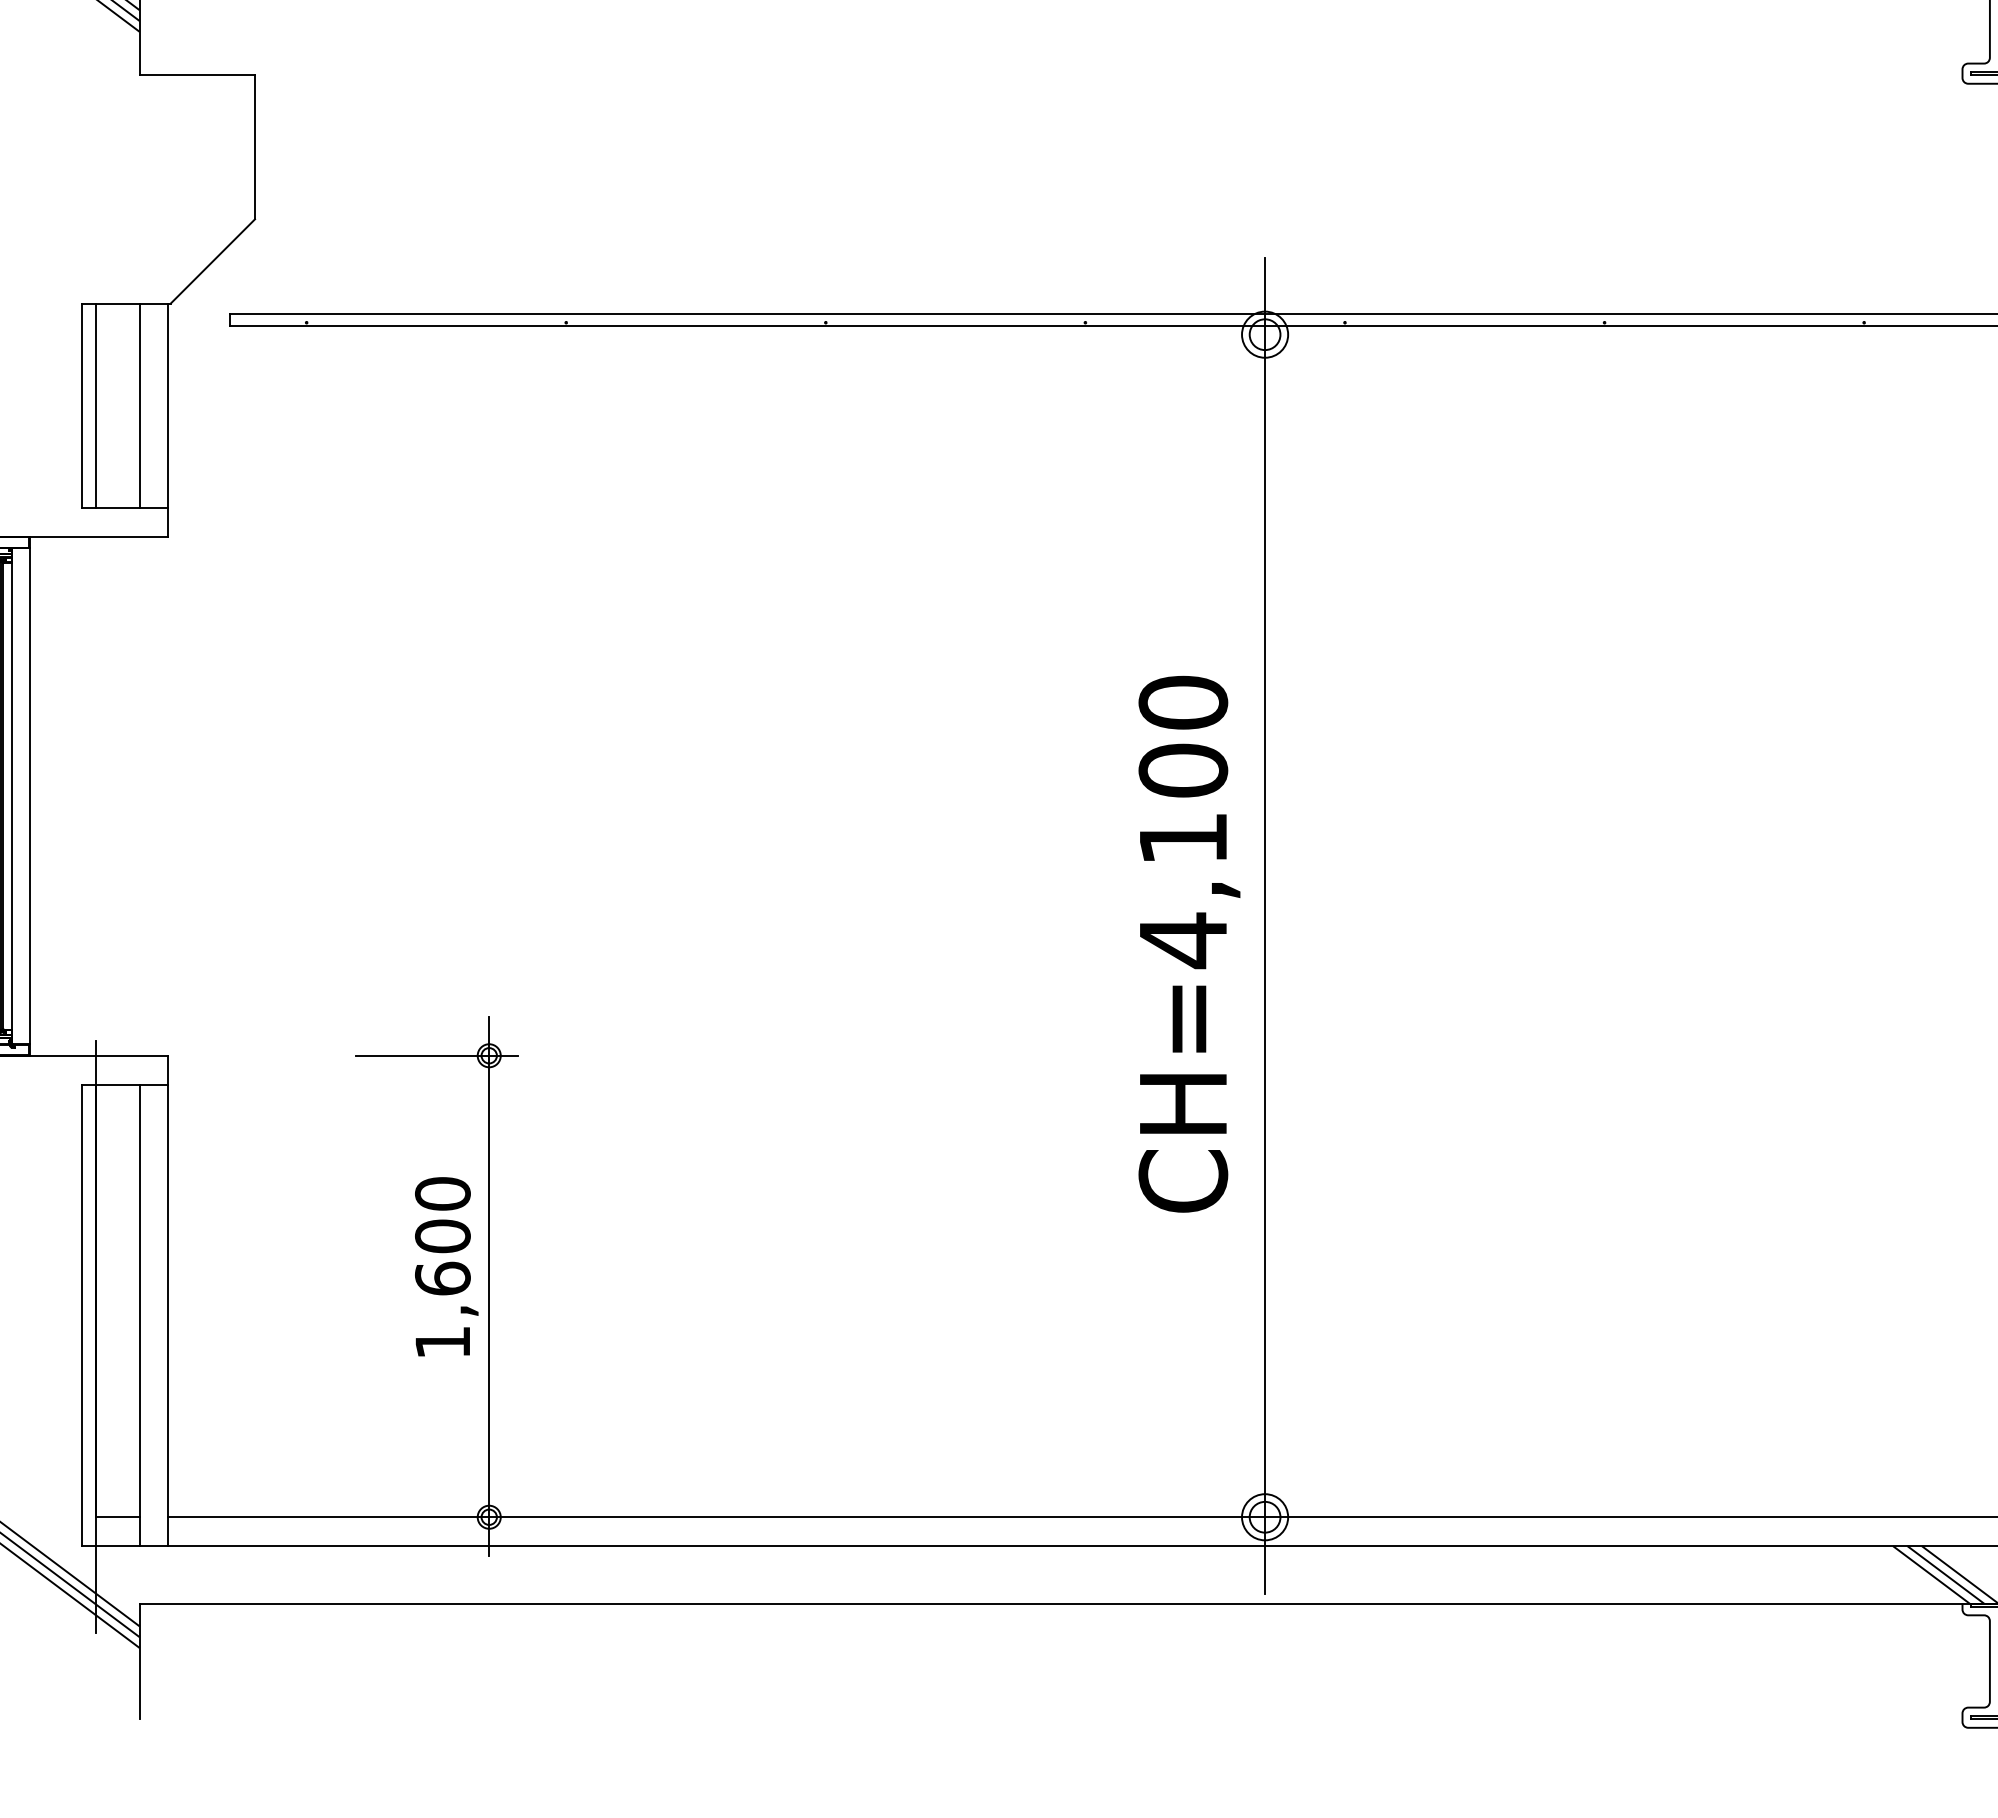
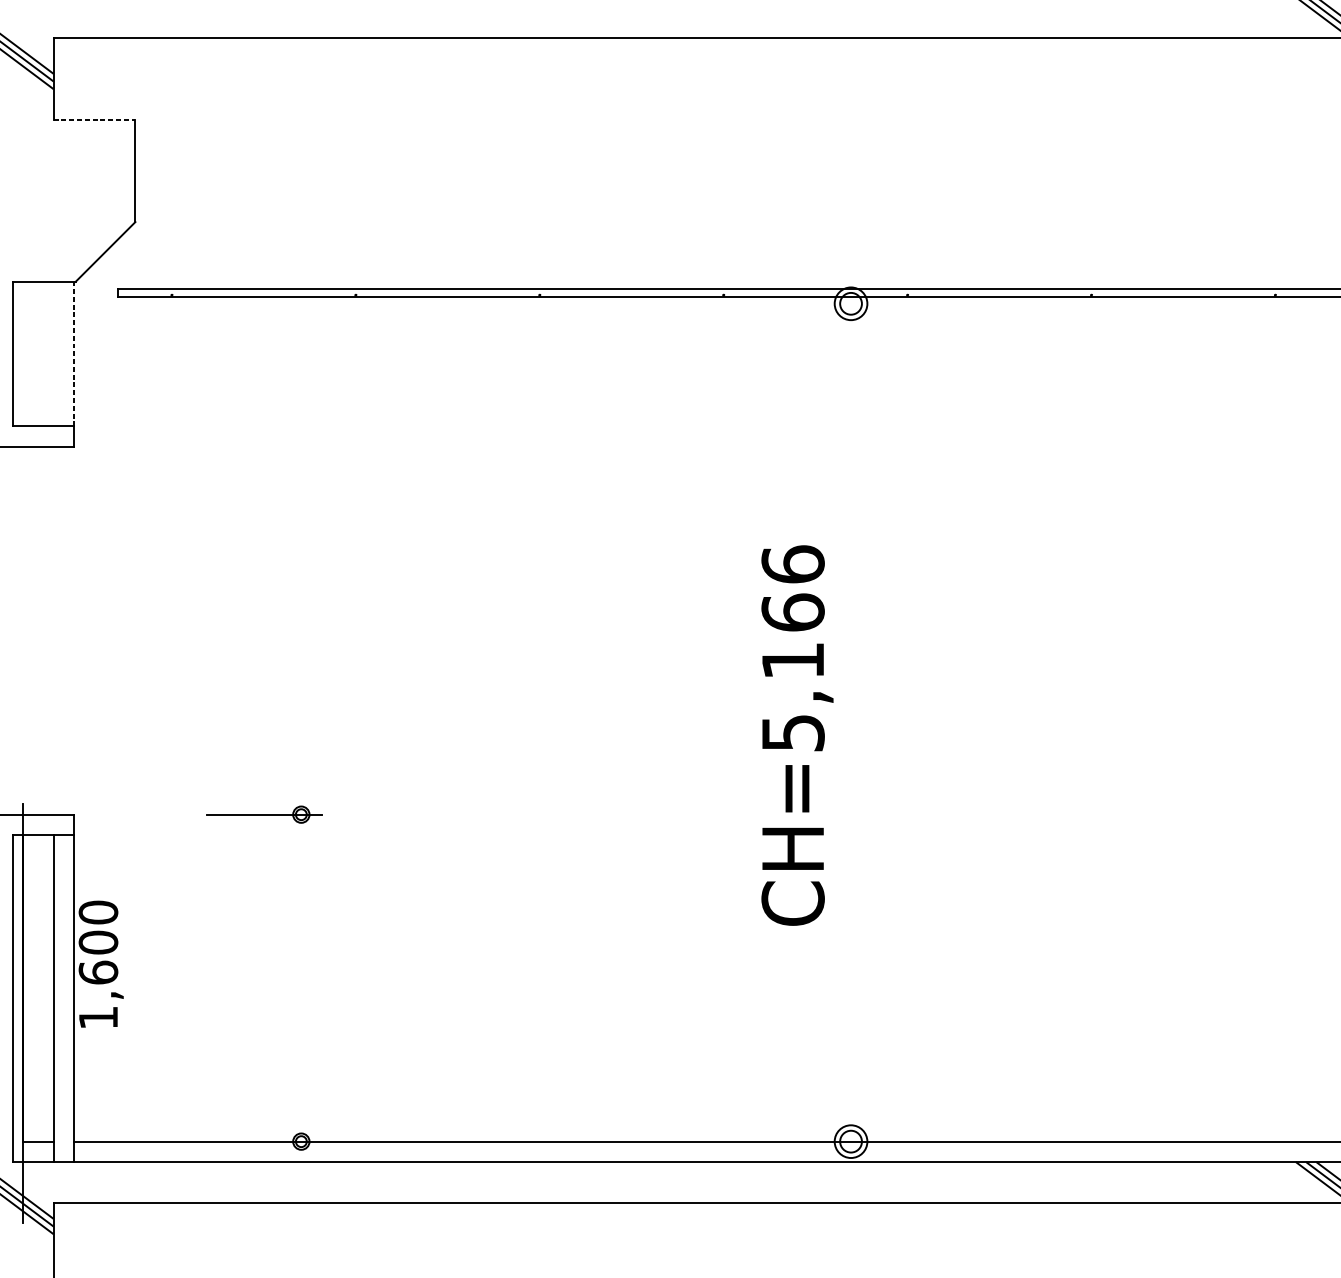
line: (197, 75) -> (94, 120), solid -> dashed
line: (96, 405) -> (23, 353), removed
line: (139, 405) -> (53, 353), removed
line: (168, 405) -> (74, 353), solid -> dashed
text: (1183, 822) -> (793, 649), CH=4,100 -> CH=5,166
line: (1265, 925) -> (851, 722), removed
text: (446, 1266) -> (101, 963), moved
line: (489, 1286) -> (301, 978), removed

